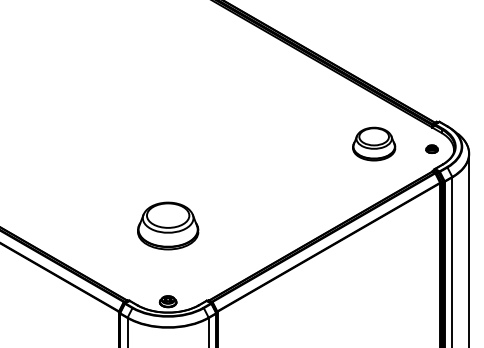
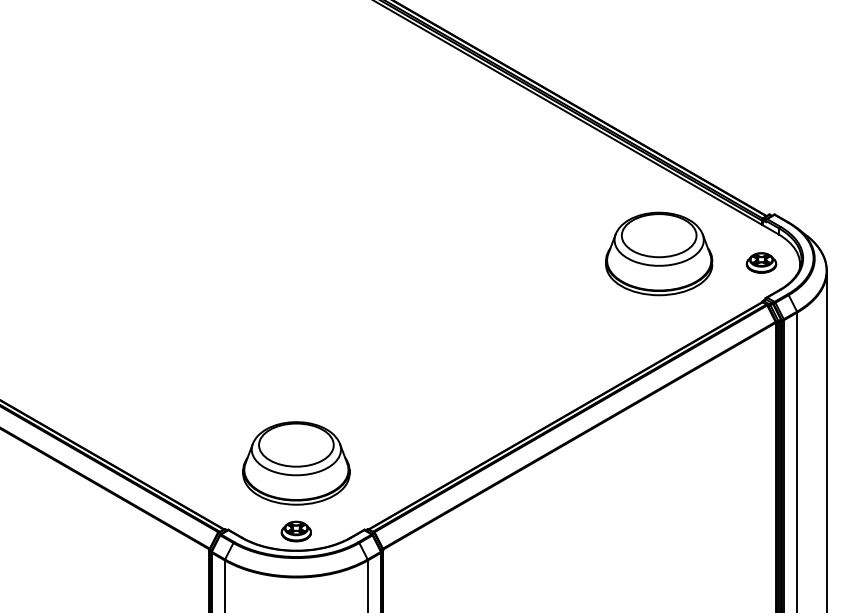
part: (374, 143) -> (660, 252), size x1.43
part: (431, 148) -> (760, 261), size x1.43
part: (168, 225) -> (296, 462), moved

